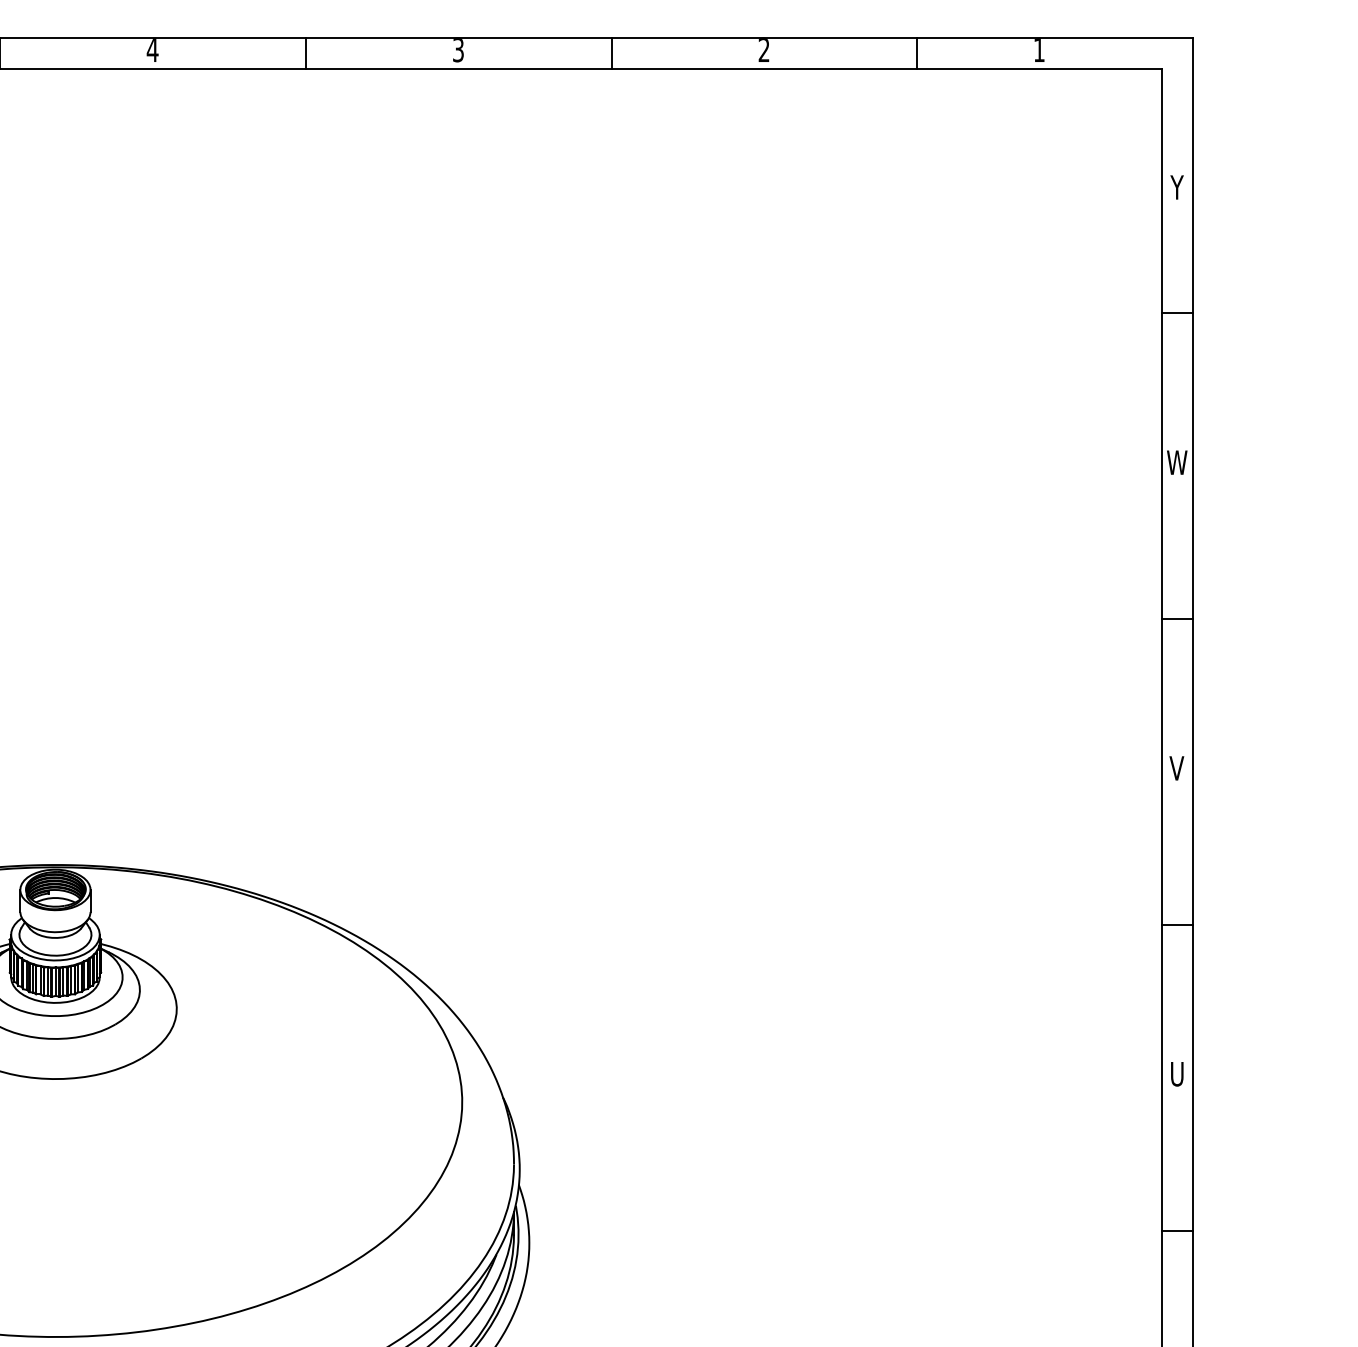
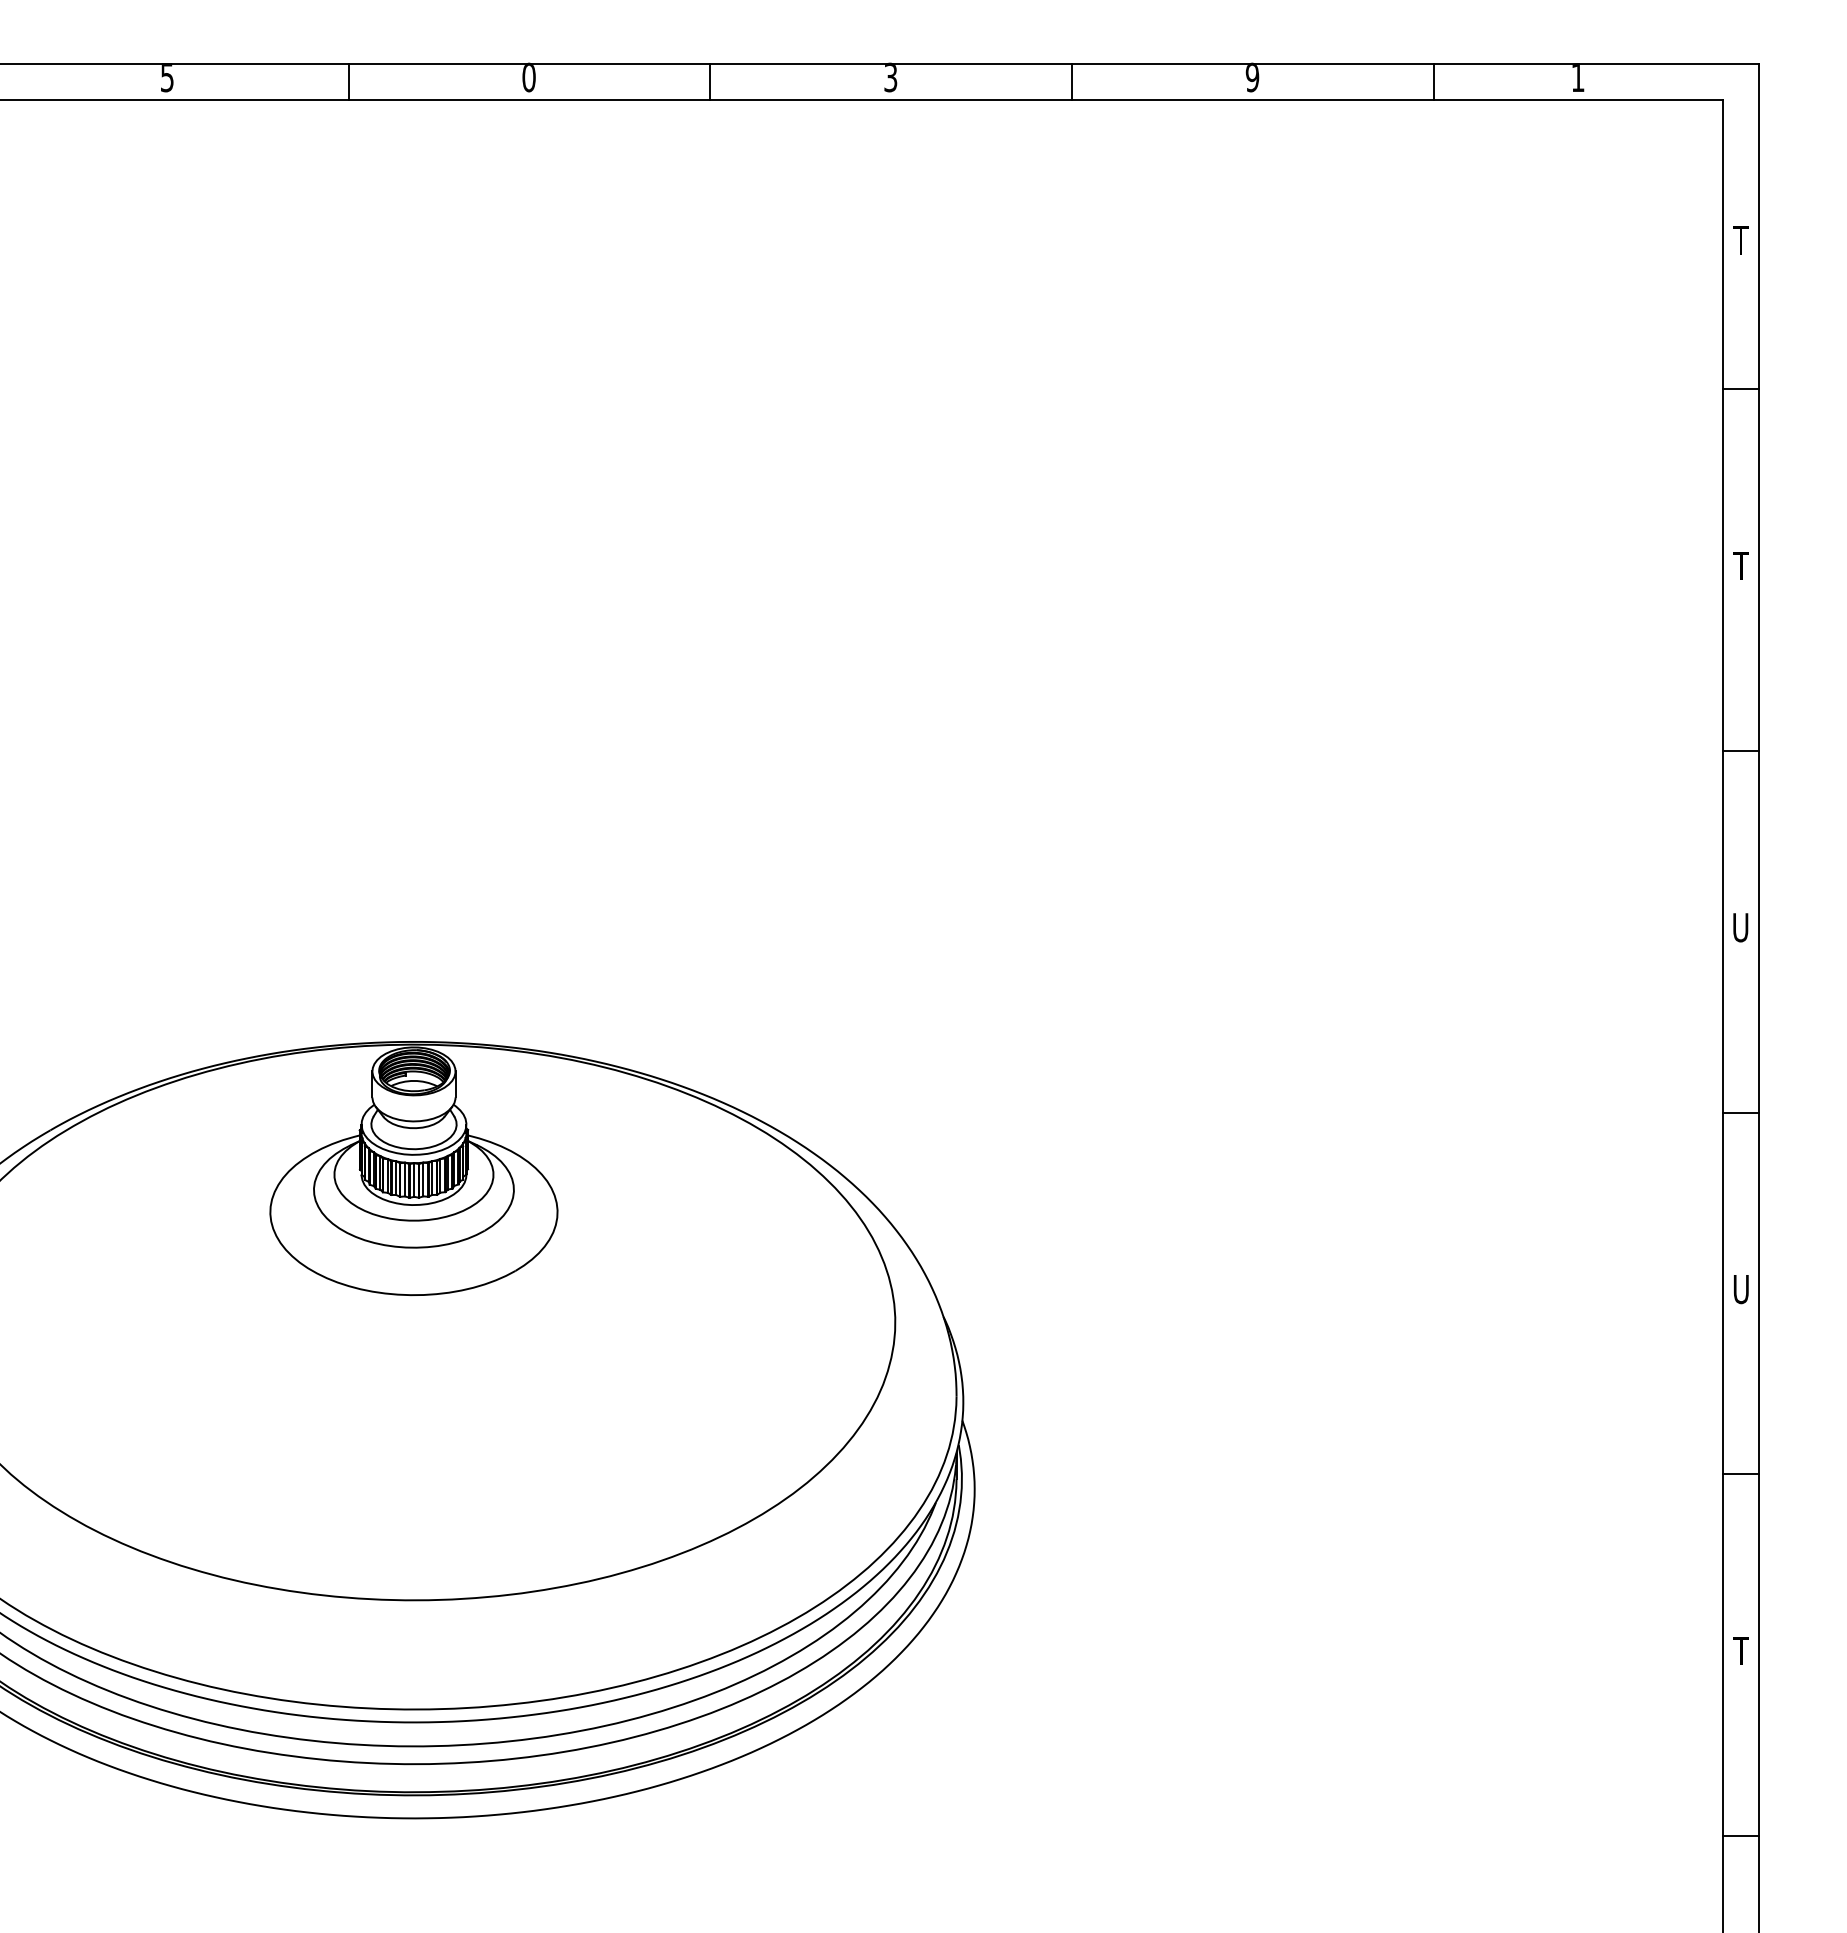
text: (153, 49) -> (529, 77), 4 -> 0
text: (764, 49) -> (1252, 77), 2 -> 9
text: (1176, 187) -> (1740, 240), Y -> T
text: (1177, 462) -> (1741, 565), W -> T
text: (1176, 768) -> (1740, 927), V -> U

